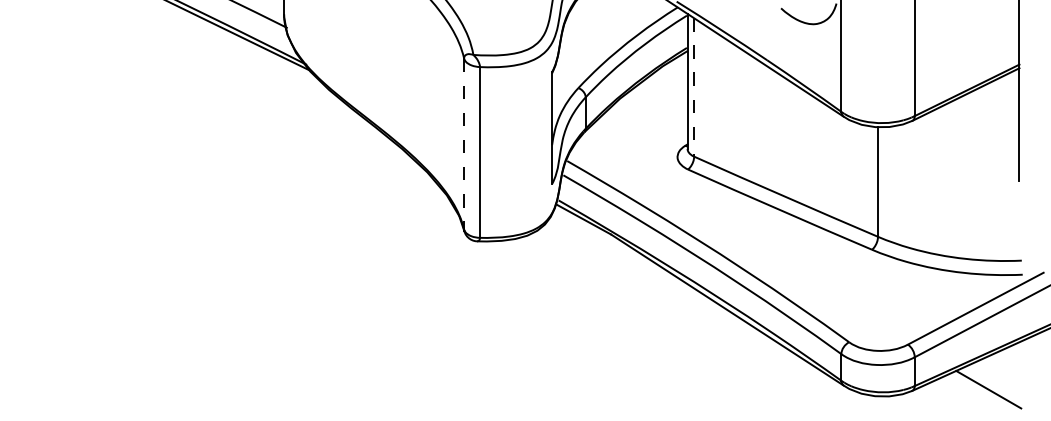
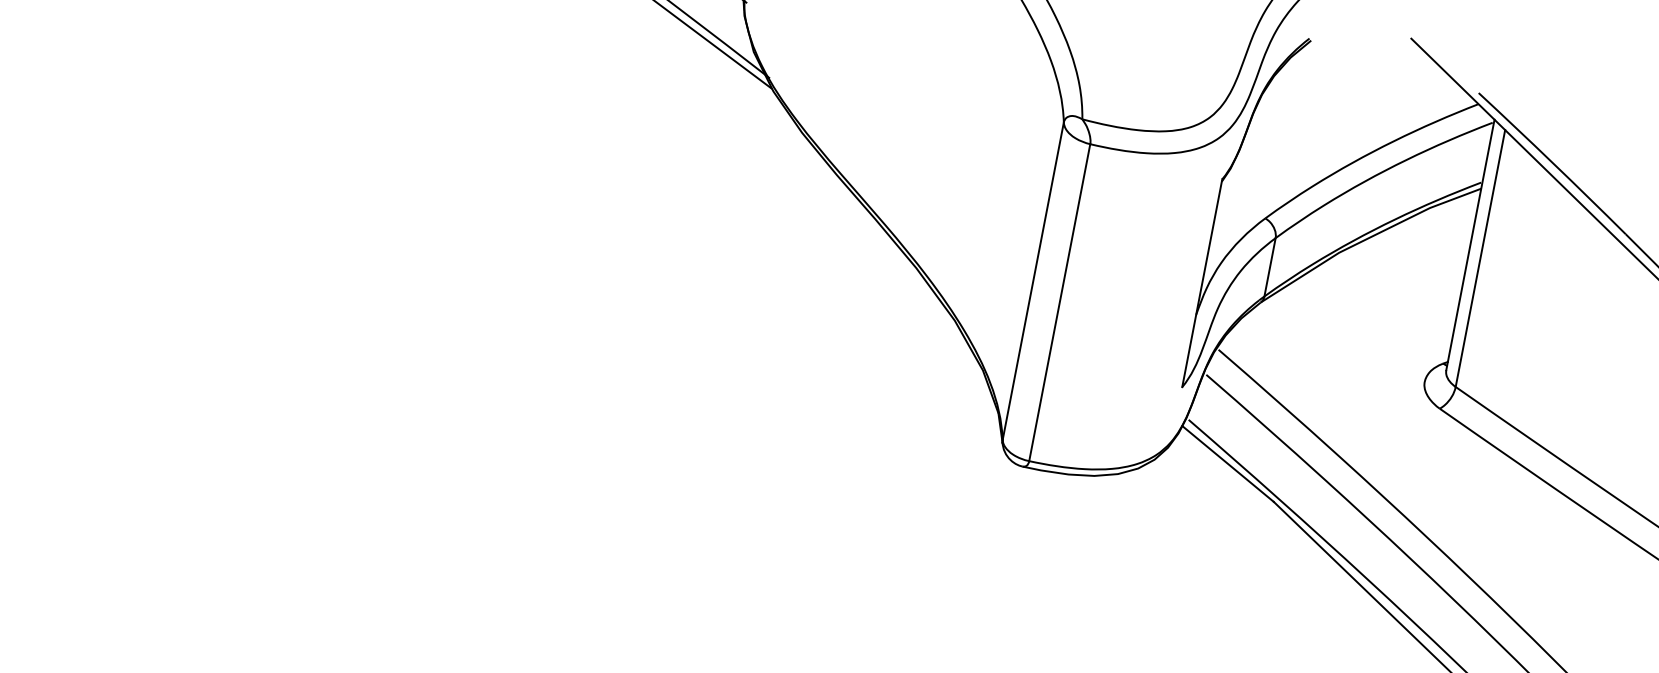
line: (694, 87) -> (1481, 258), dashed -> solid
line: (464, 143) -> (1034, 280), dashed -> solid

